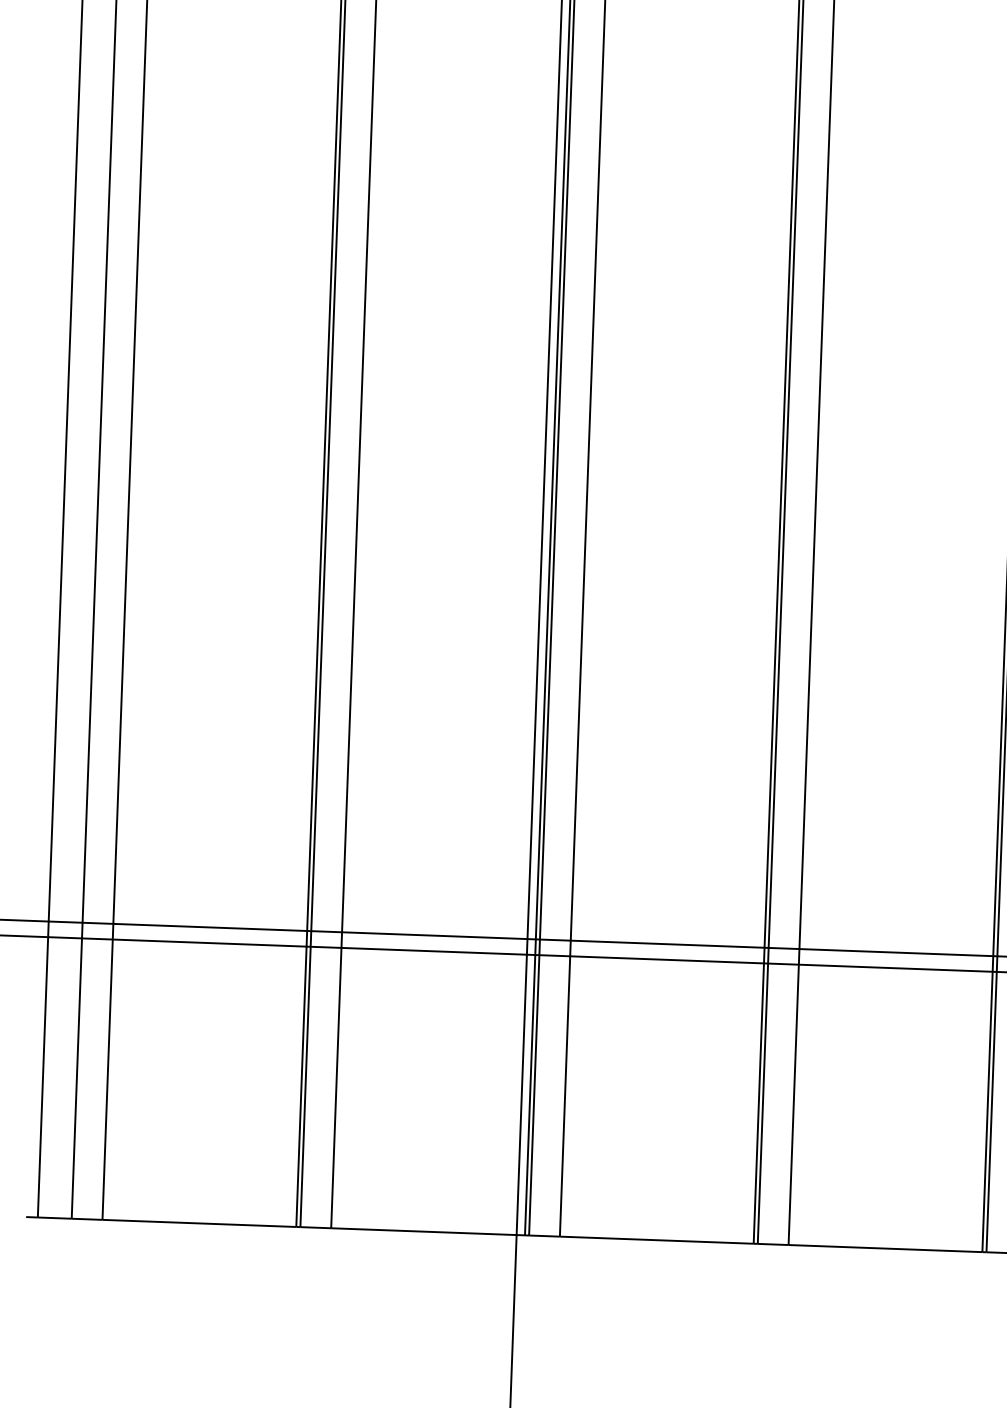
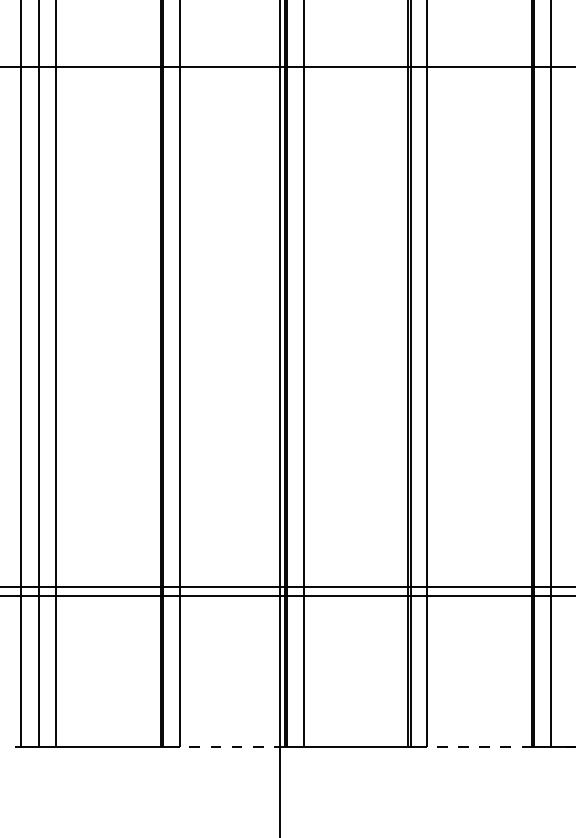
line: (426, 1232) -> (231, 747), solid -> dashed
line: (885, 1249) -> (479, 747), solid -> dashed

